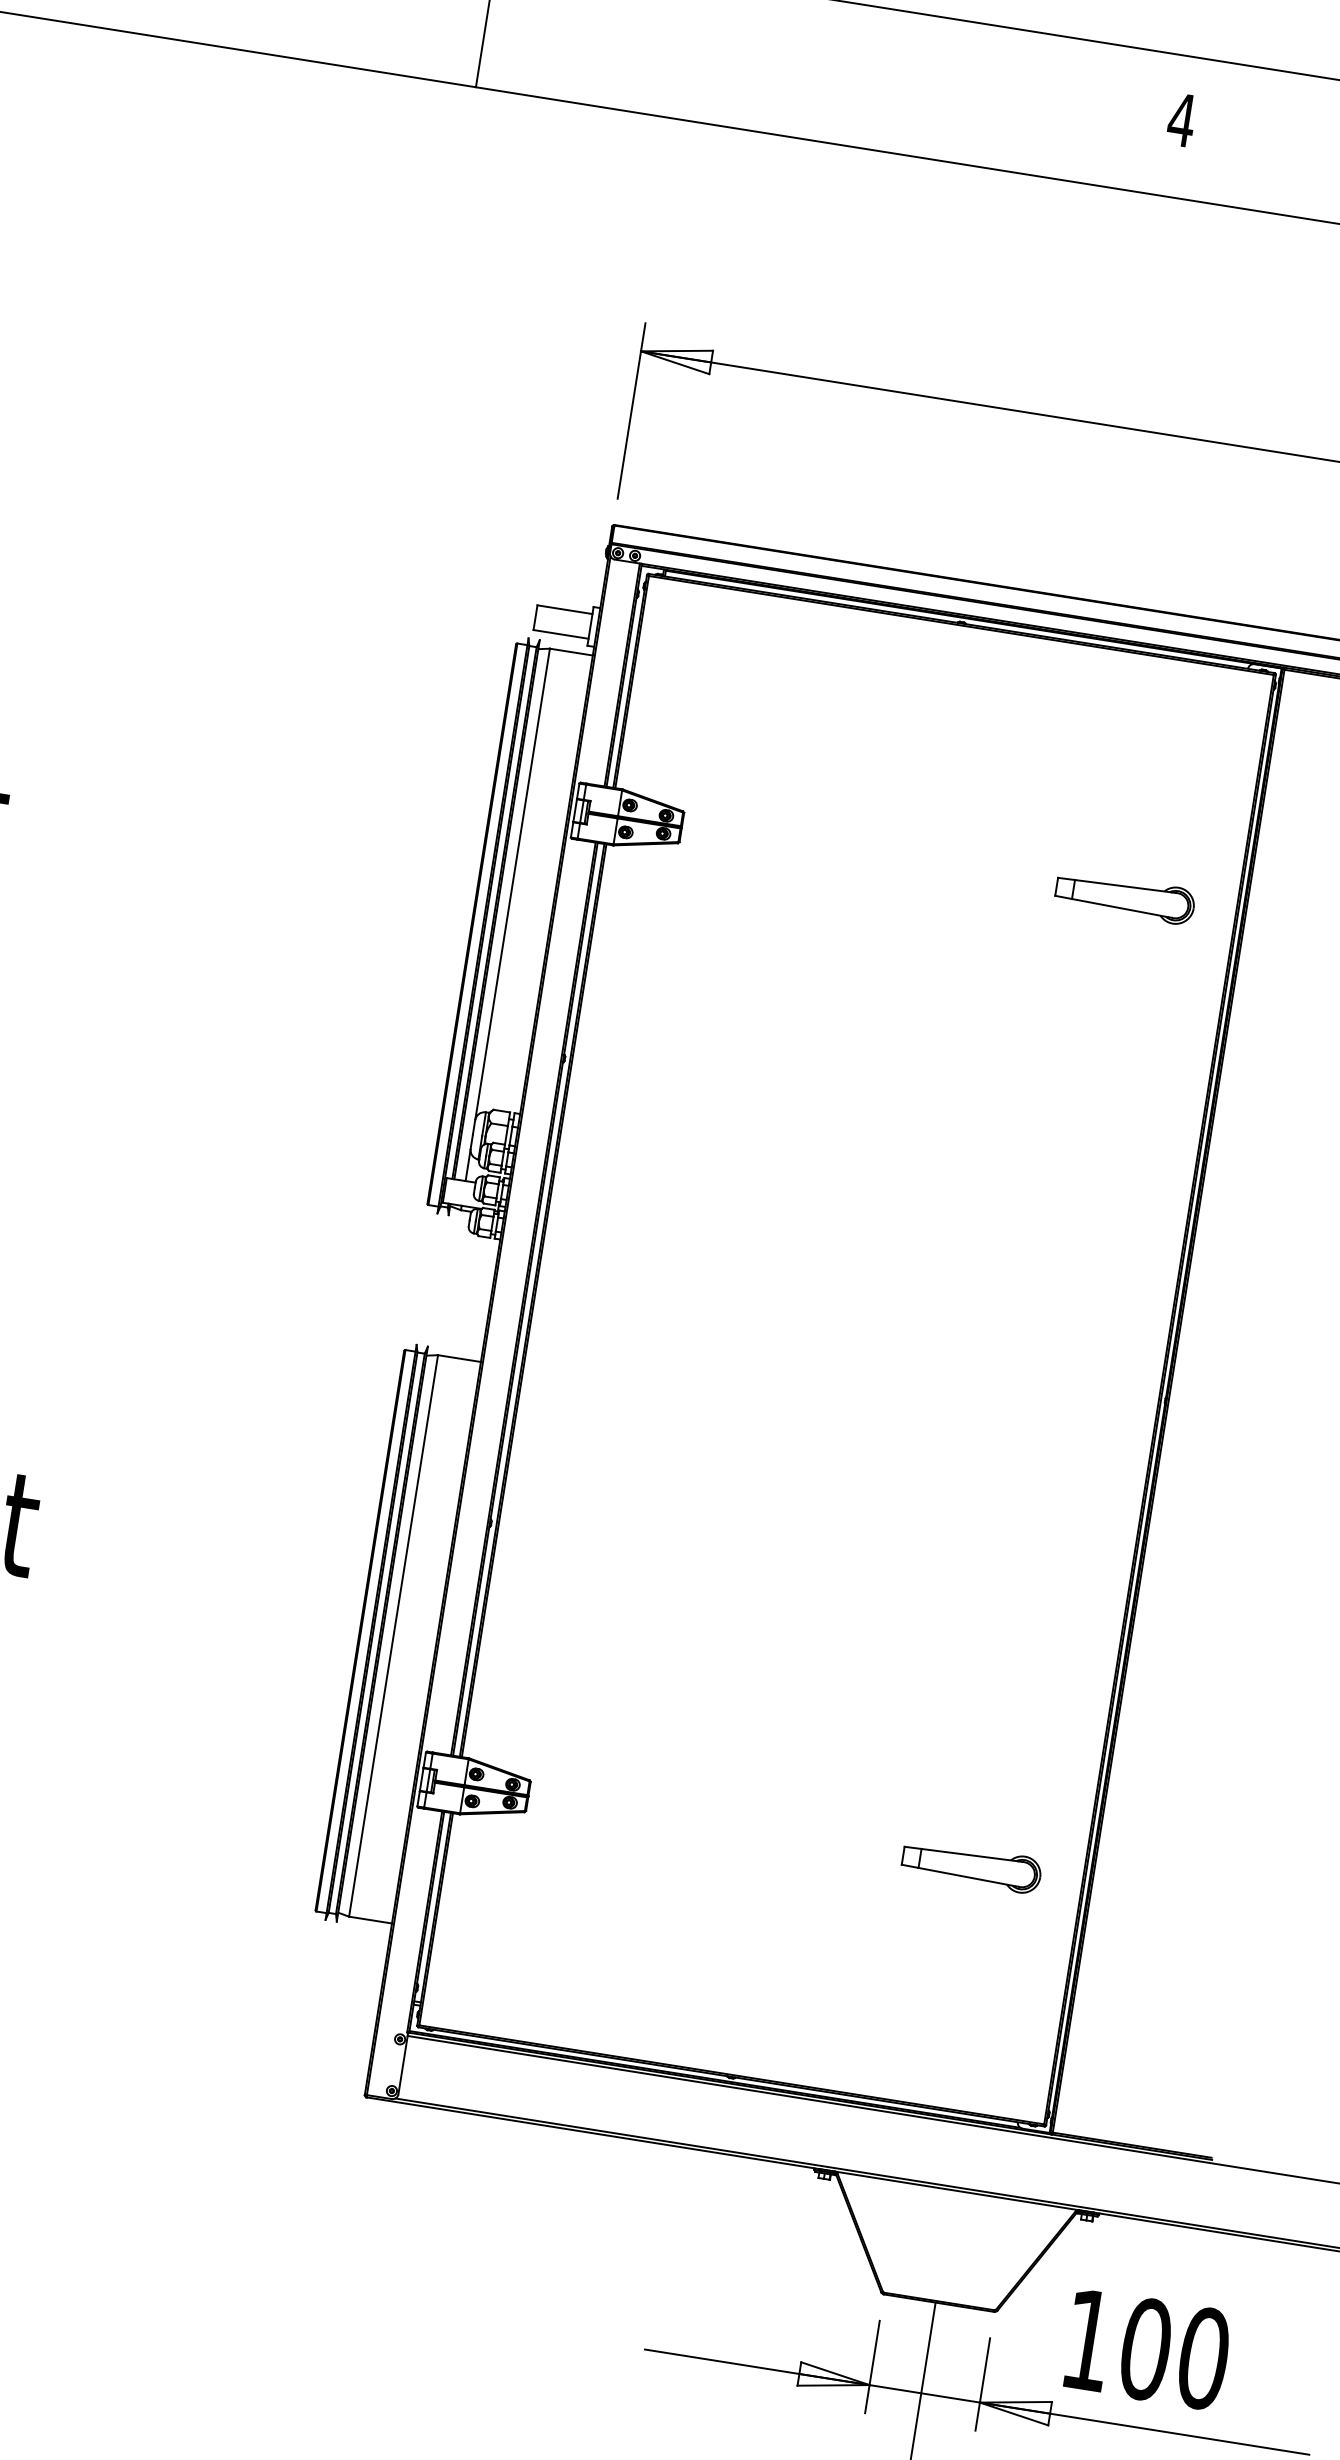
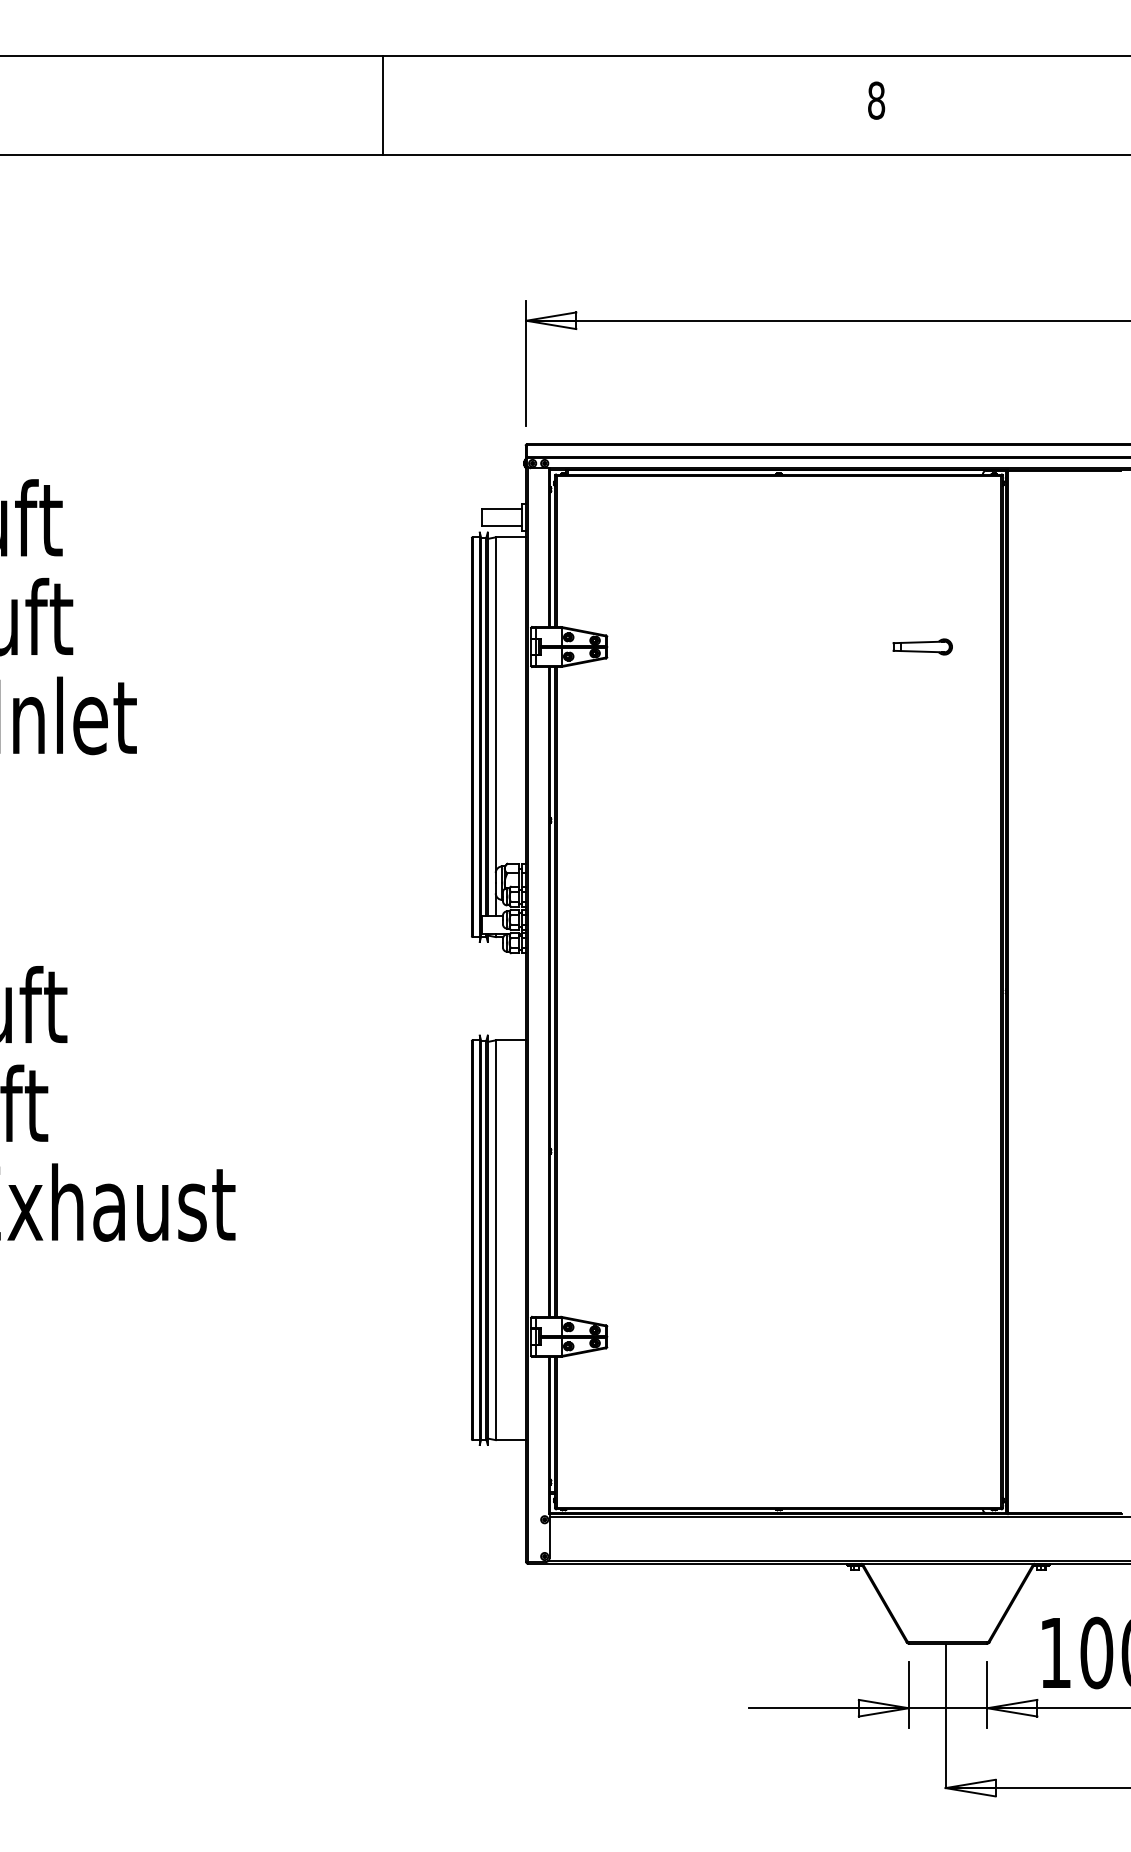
text: (1181, 119) -> (876, 100), 4 -> 8
part: (1124, 896) -> (922, 646), size x0.6
part: (971, 1866) -> (922, 1336), removed

